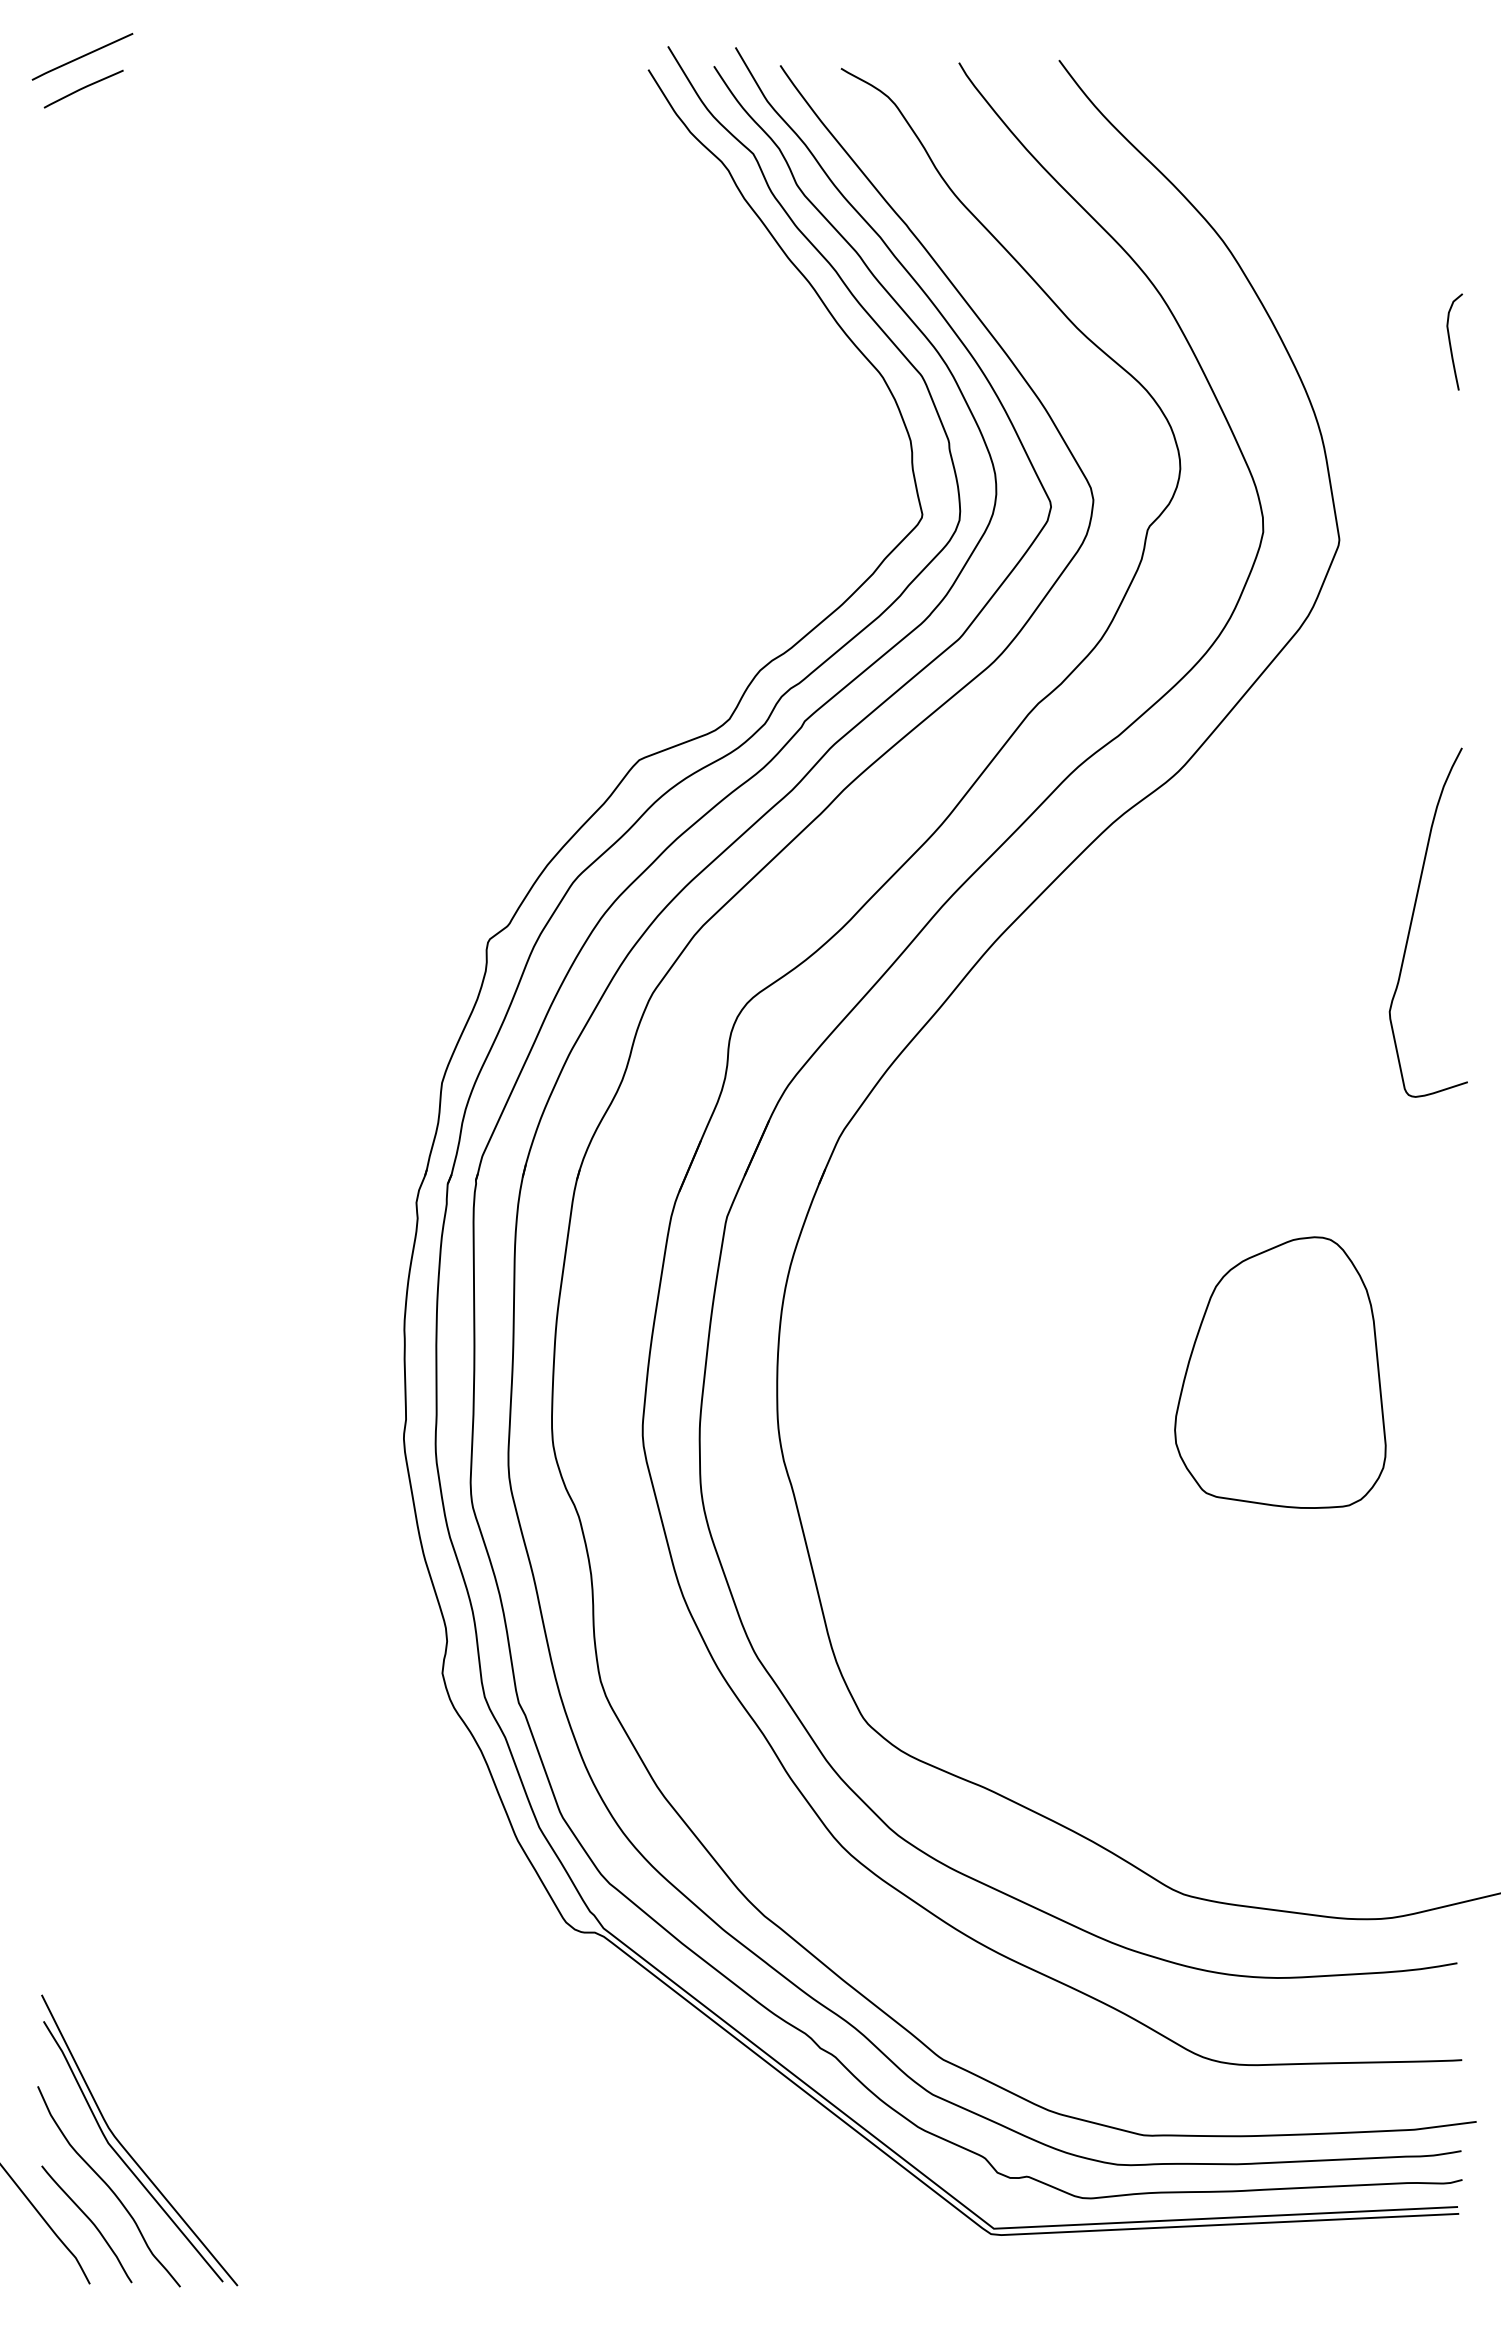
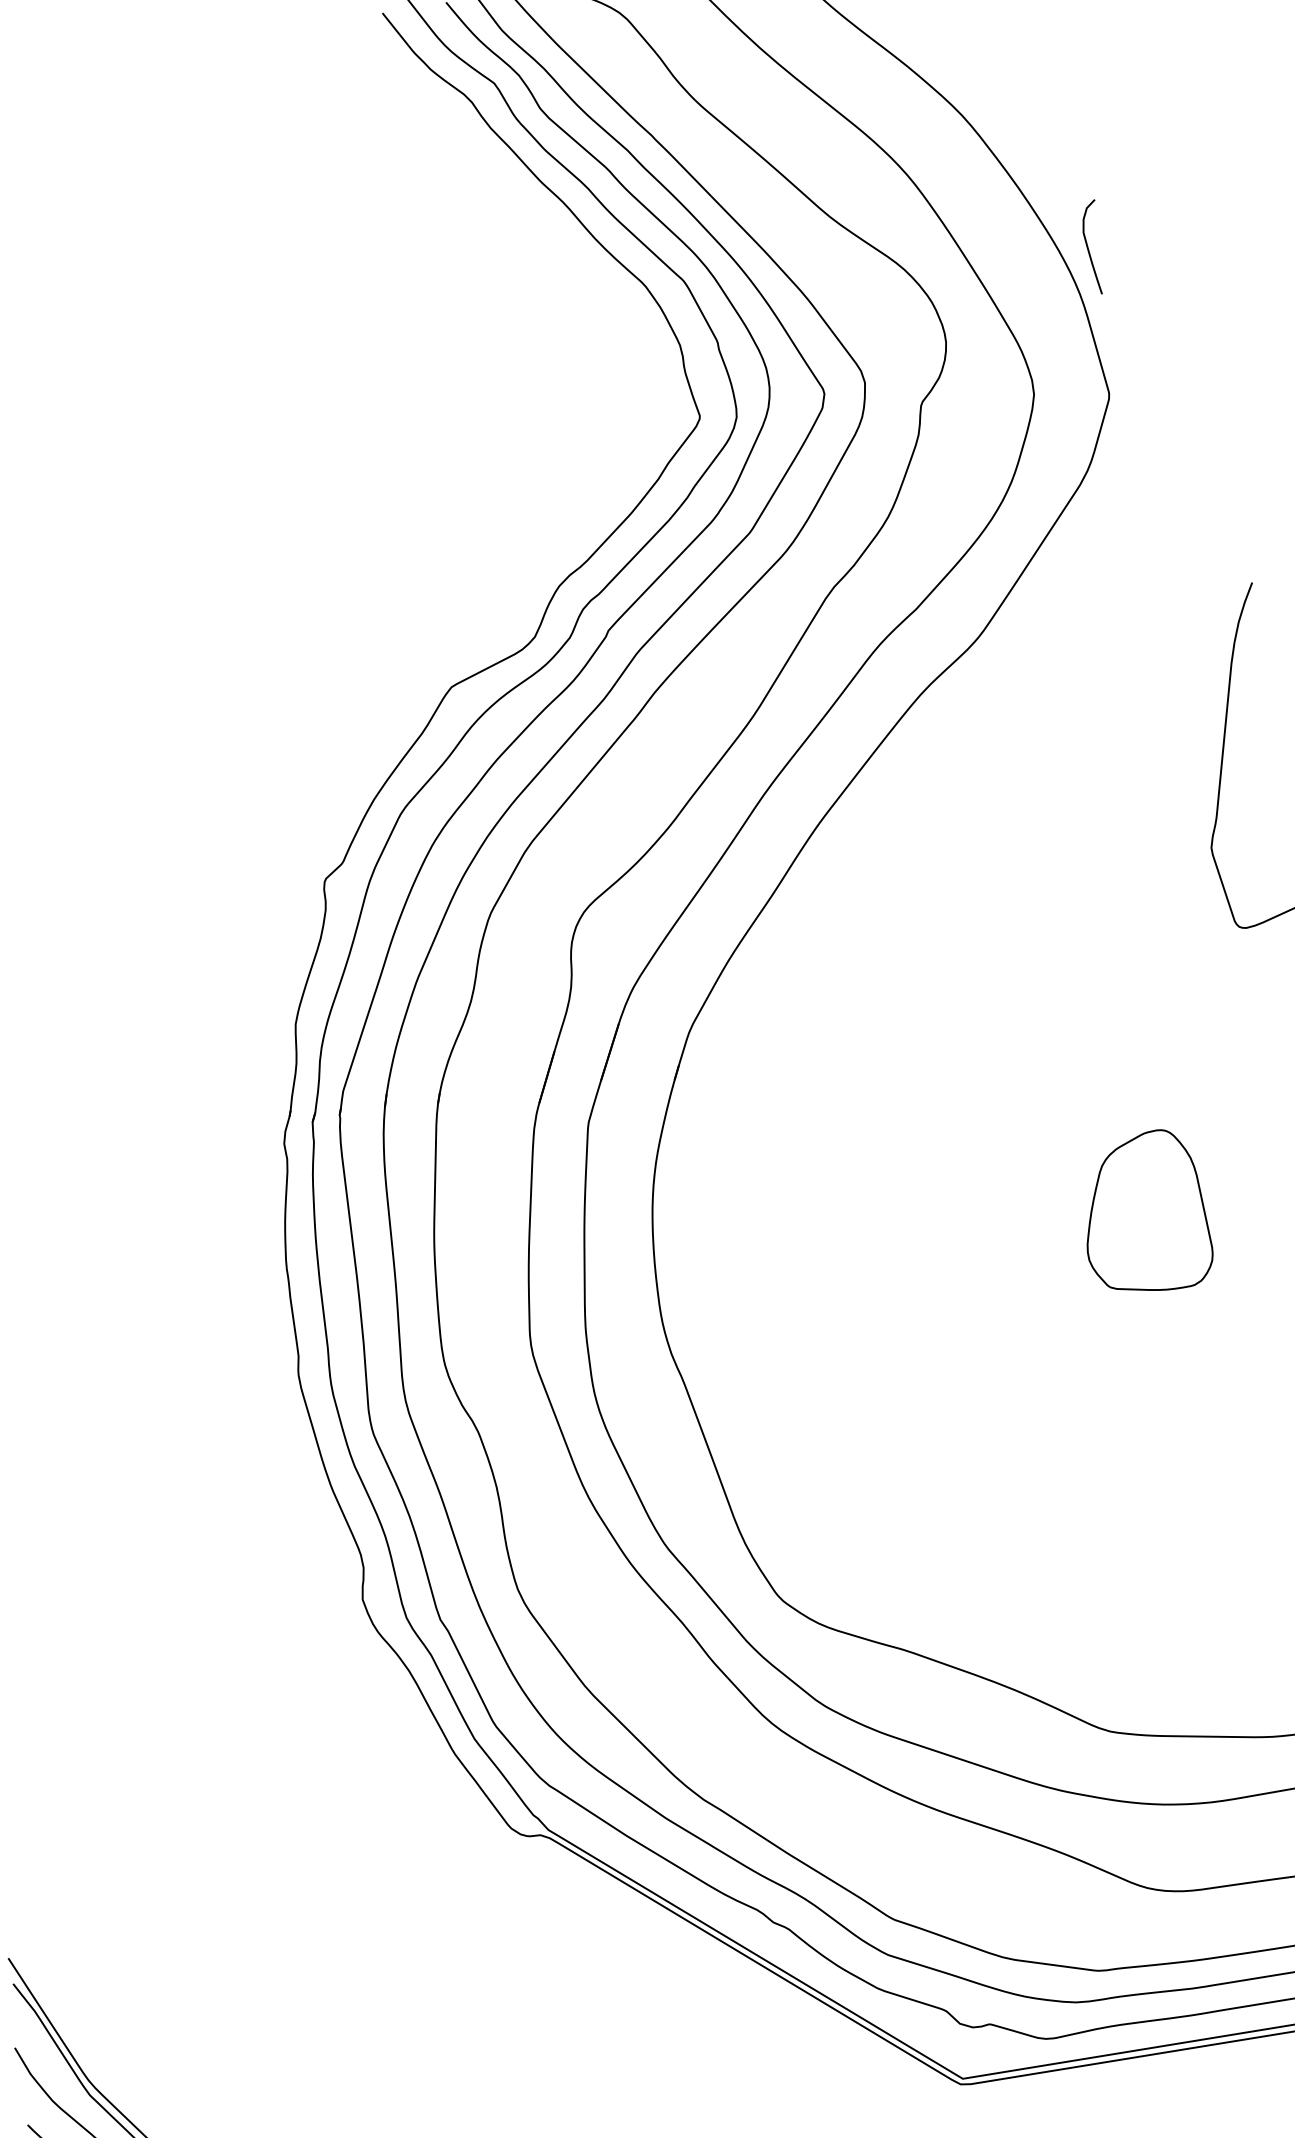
curve: (1450, 341) -> (1088, 247), moved
part: (1280, 1372) -> (1145, 1211), size x0.6

